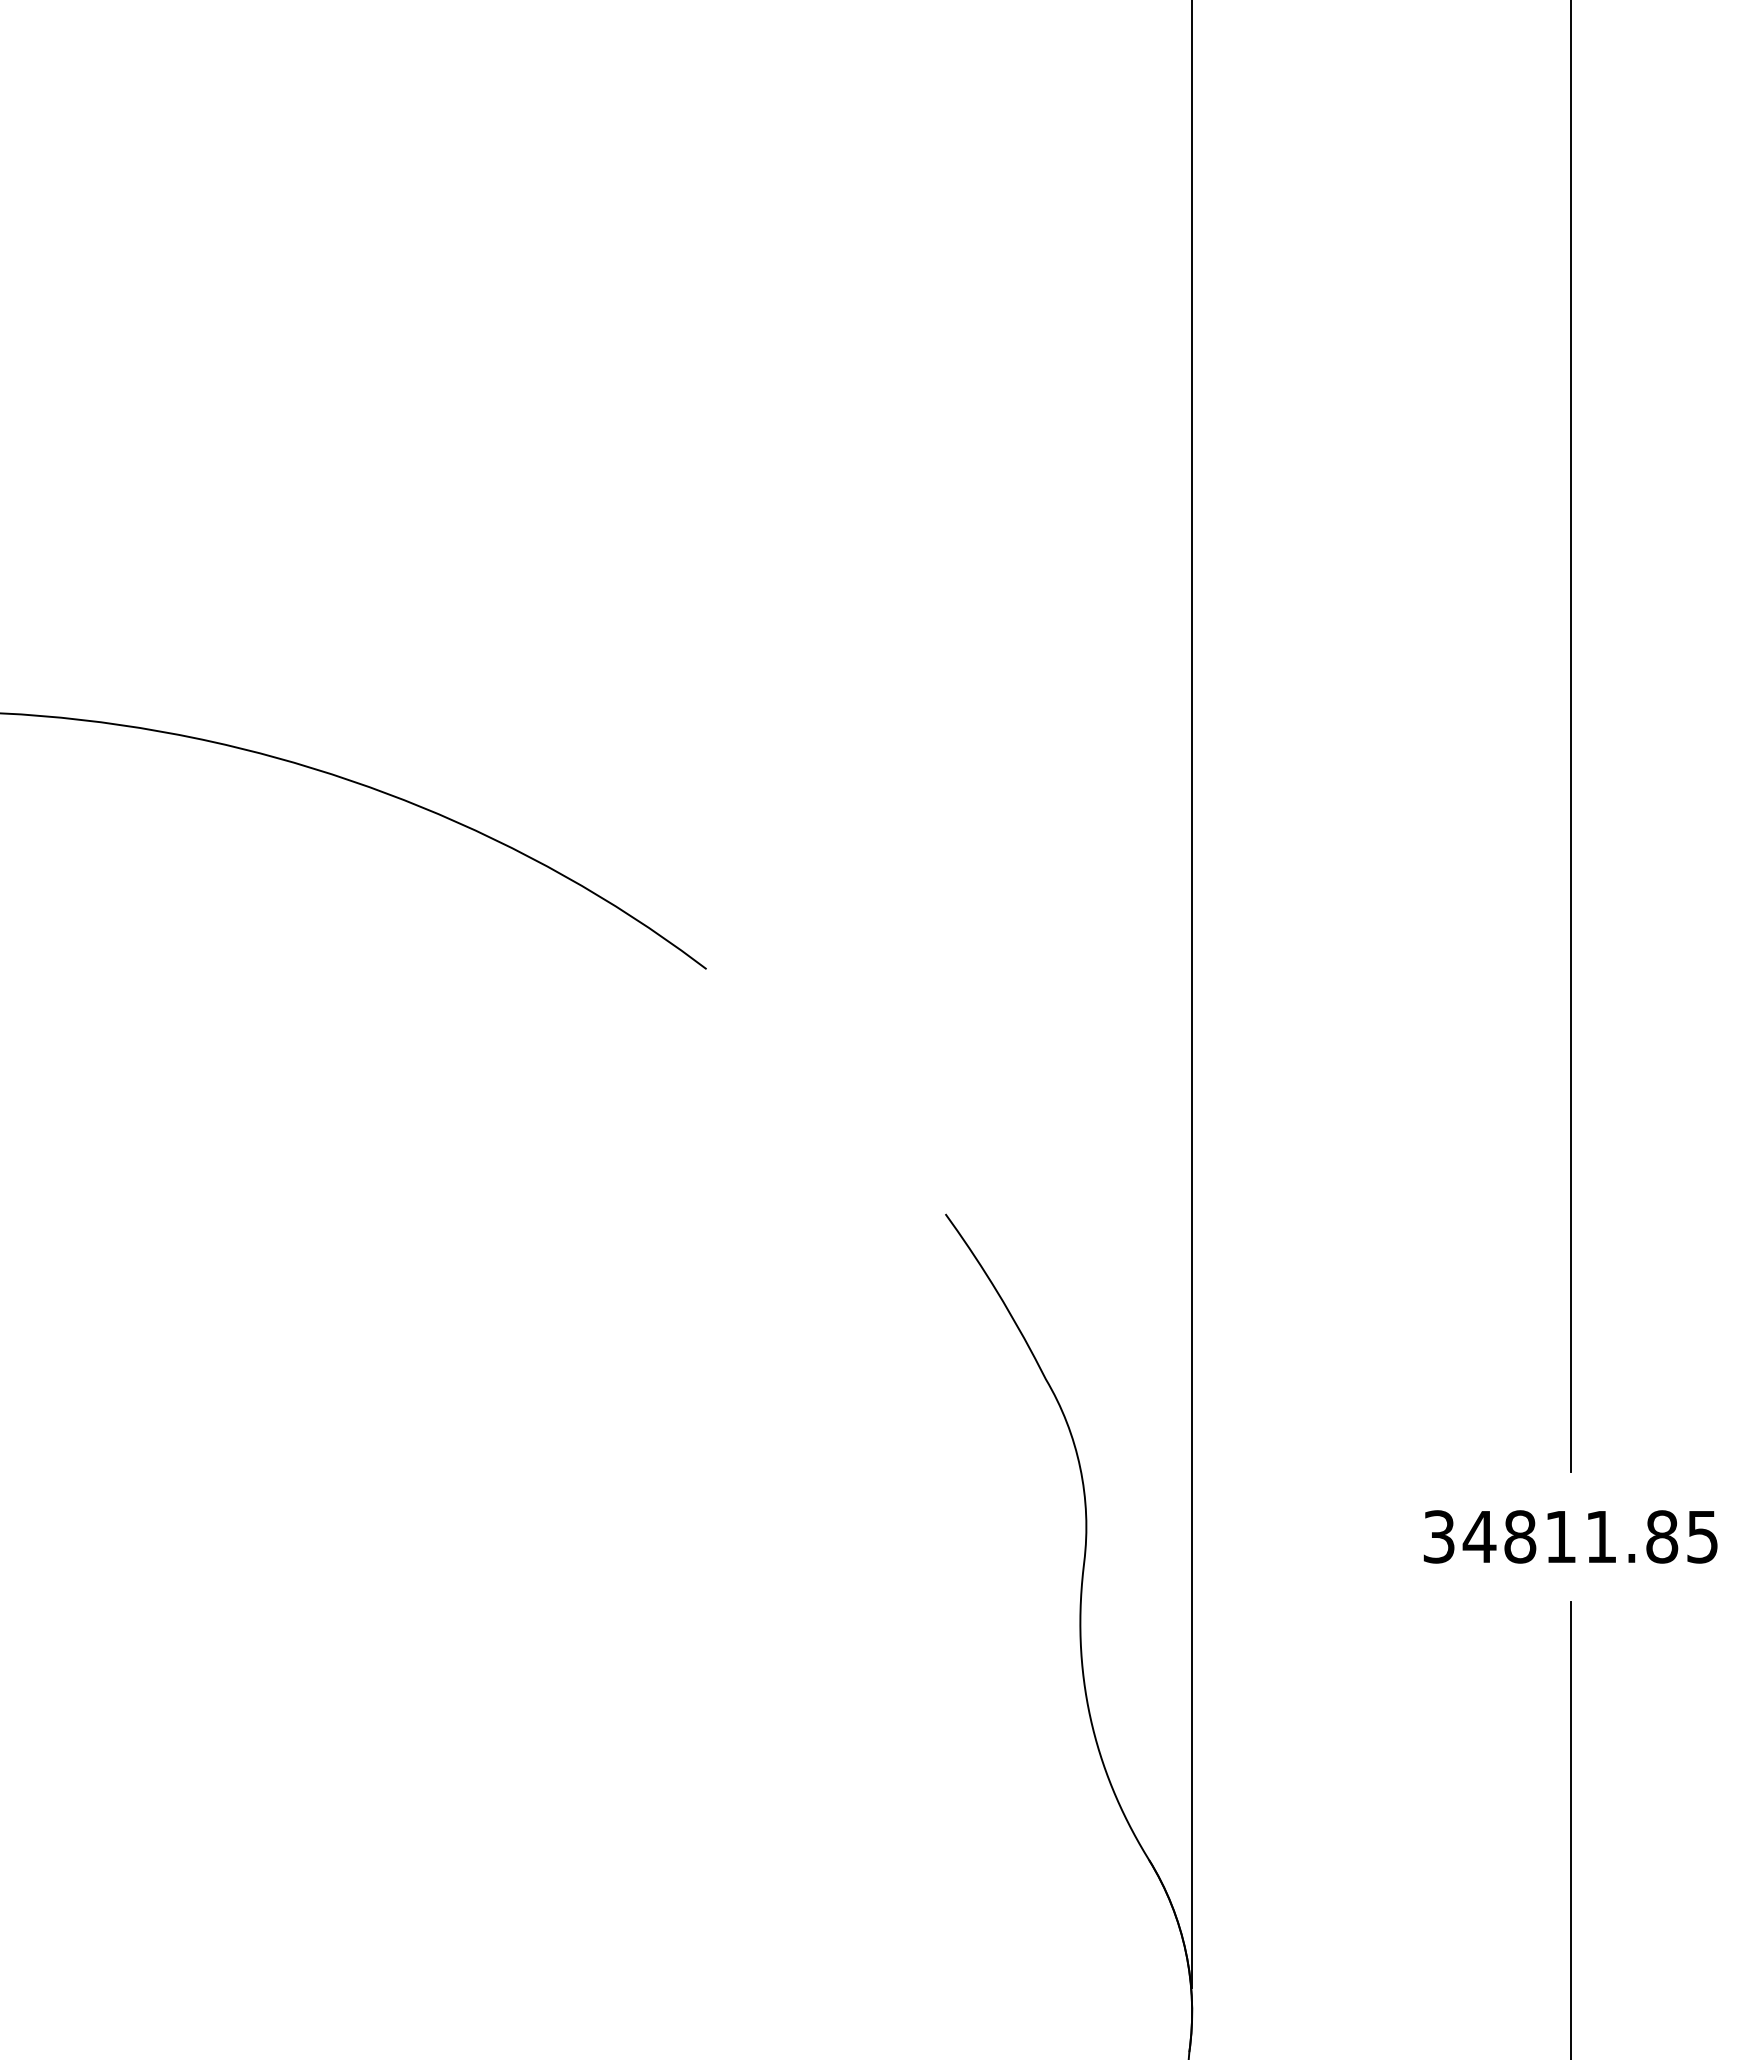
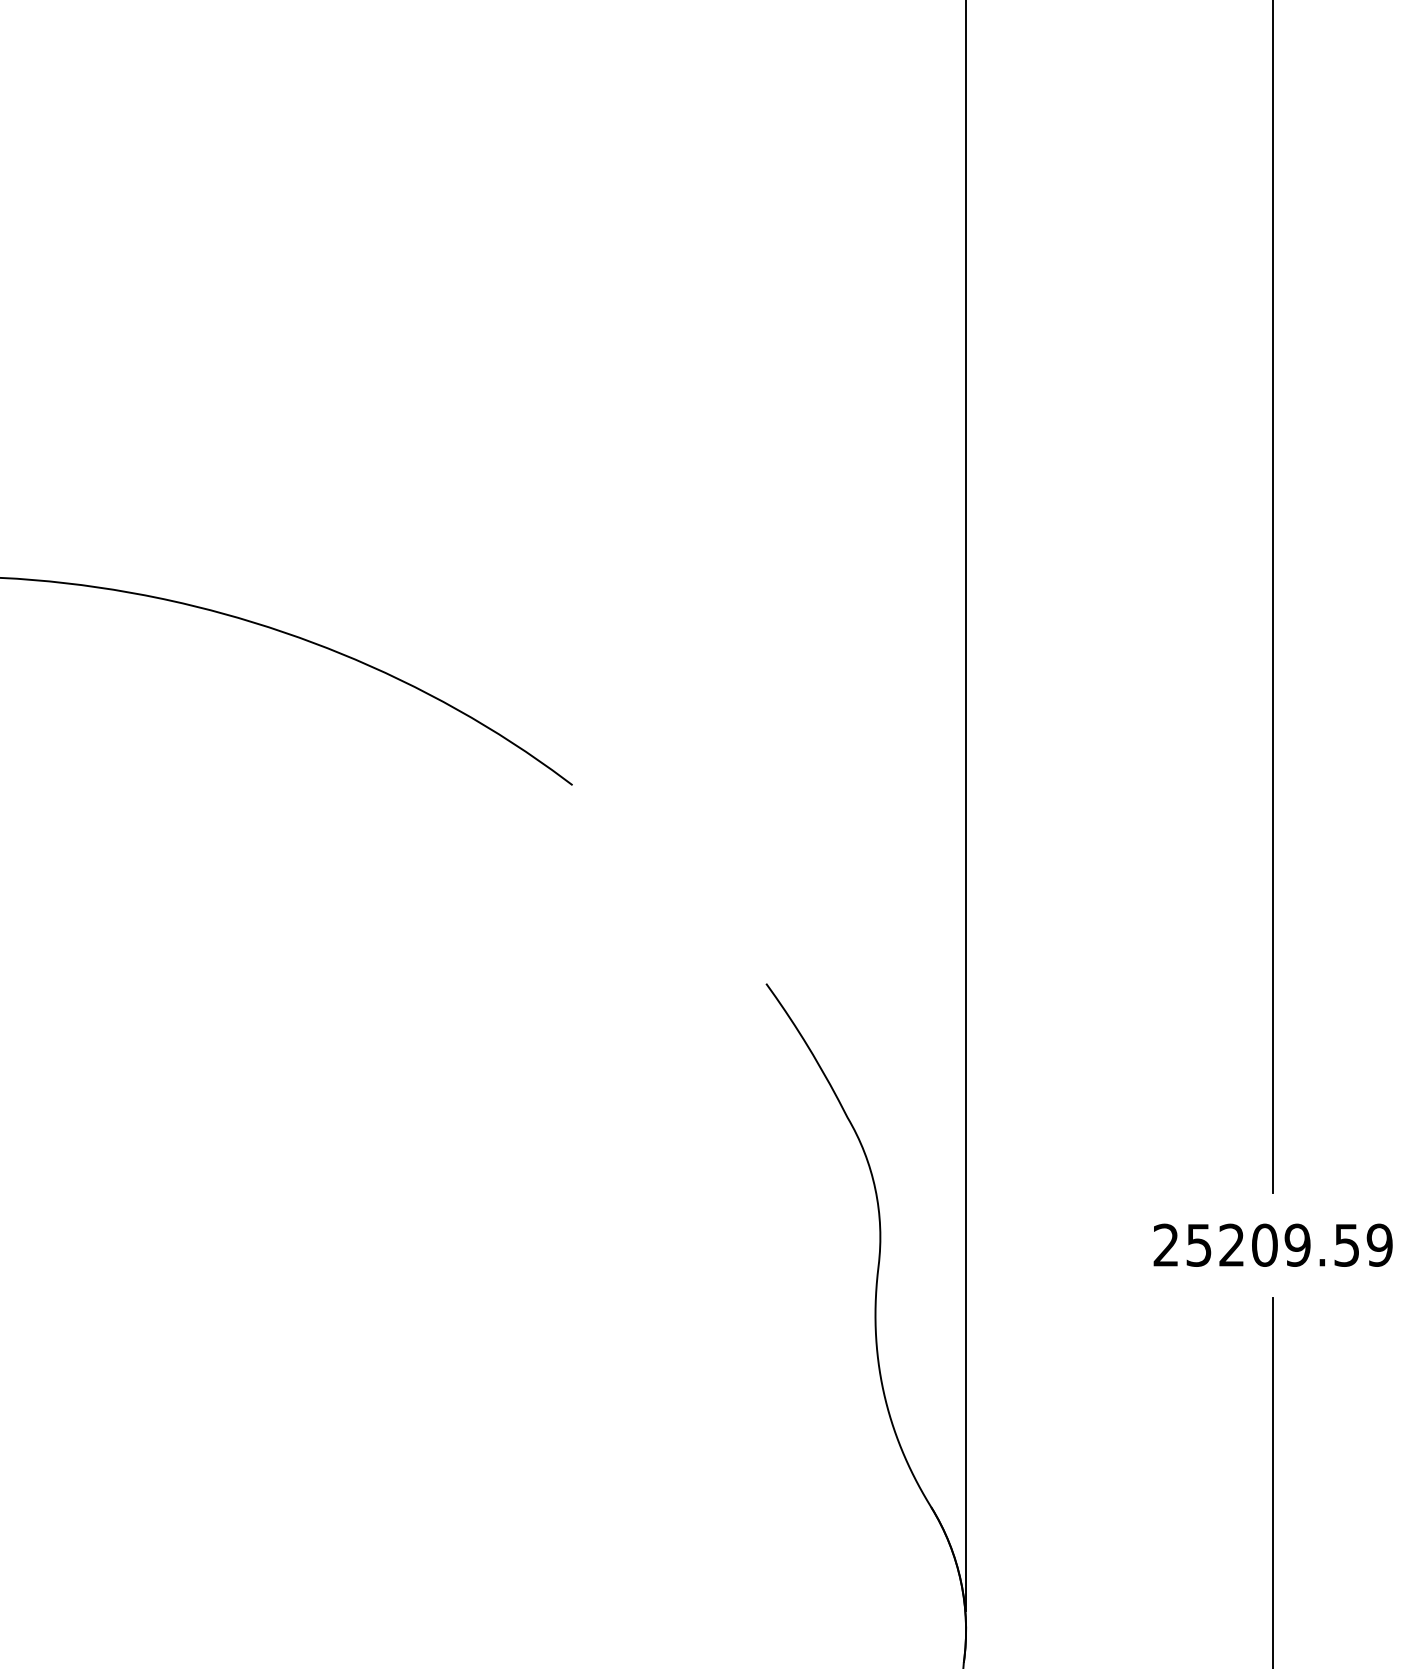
text: (1570, 1536) -> (1272, 1244), 34811.85 -> 25209.59

